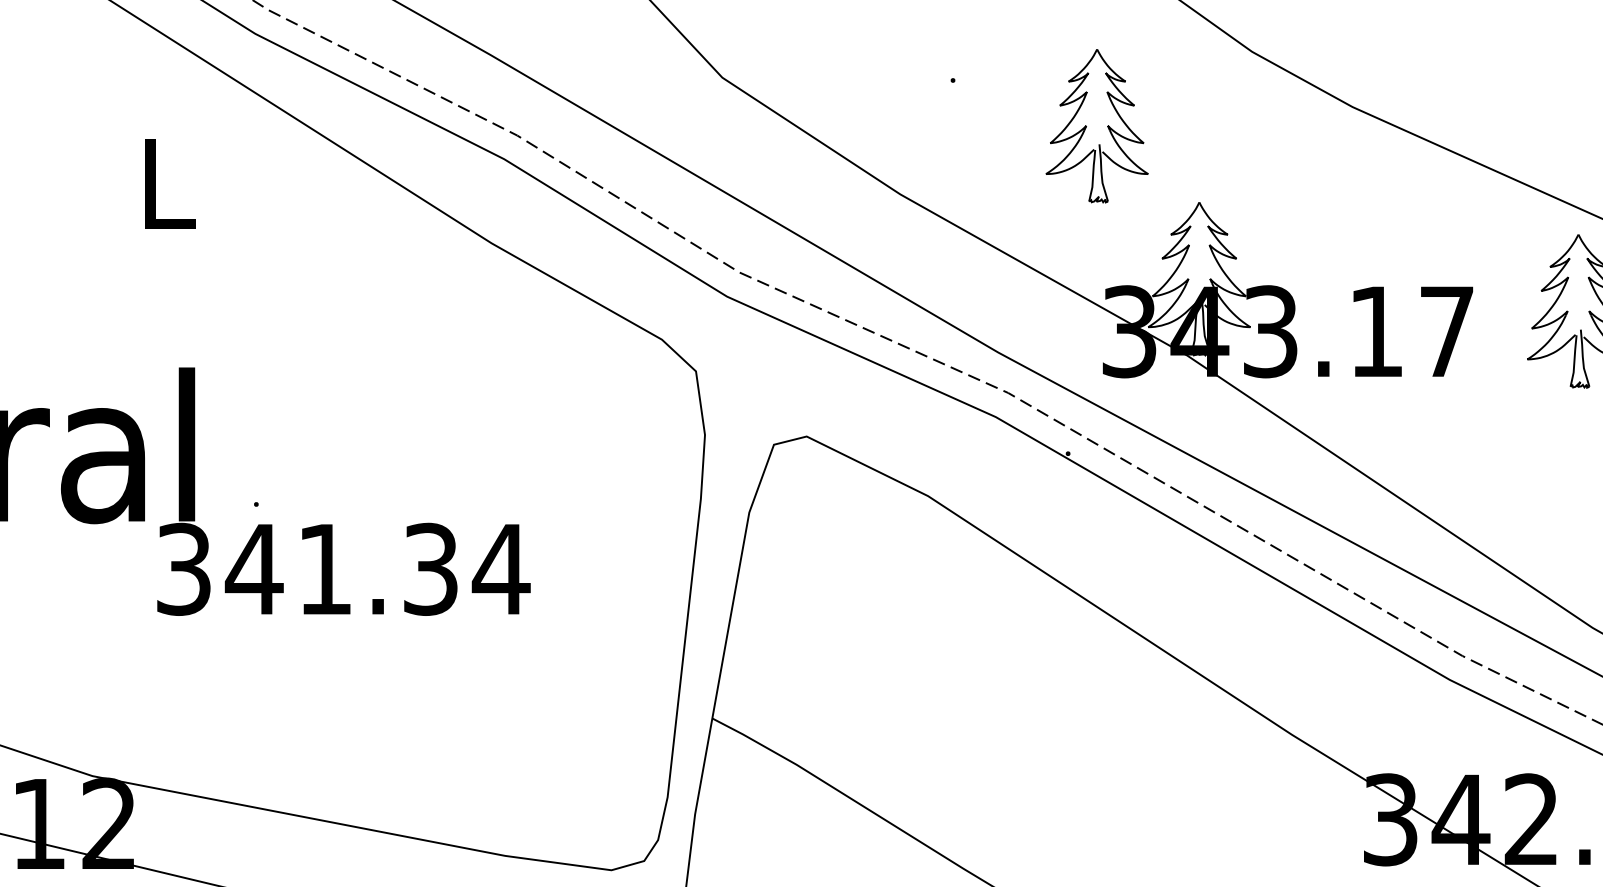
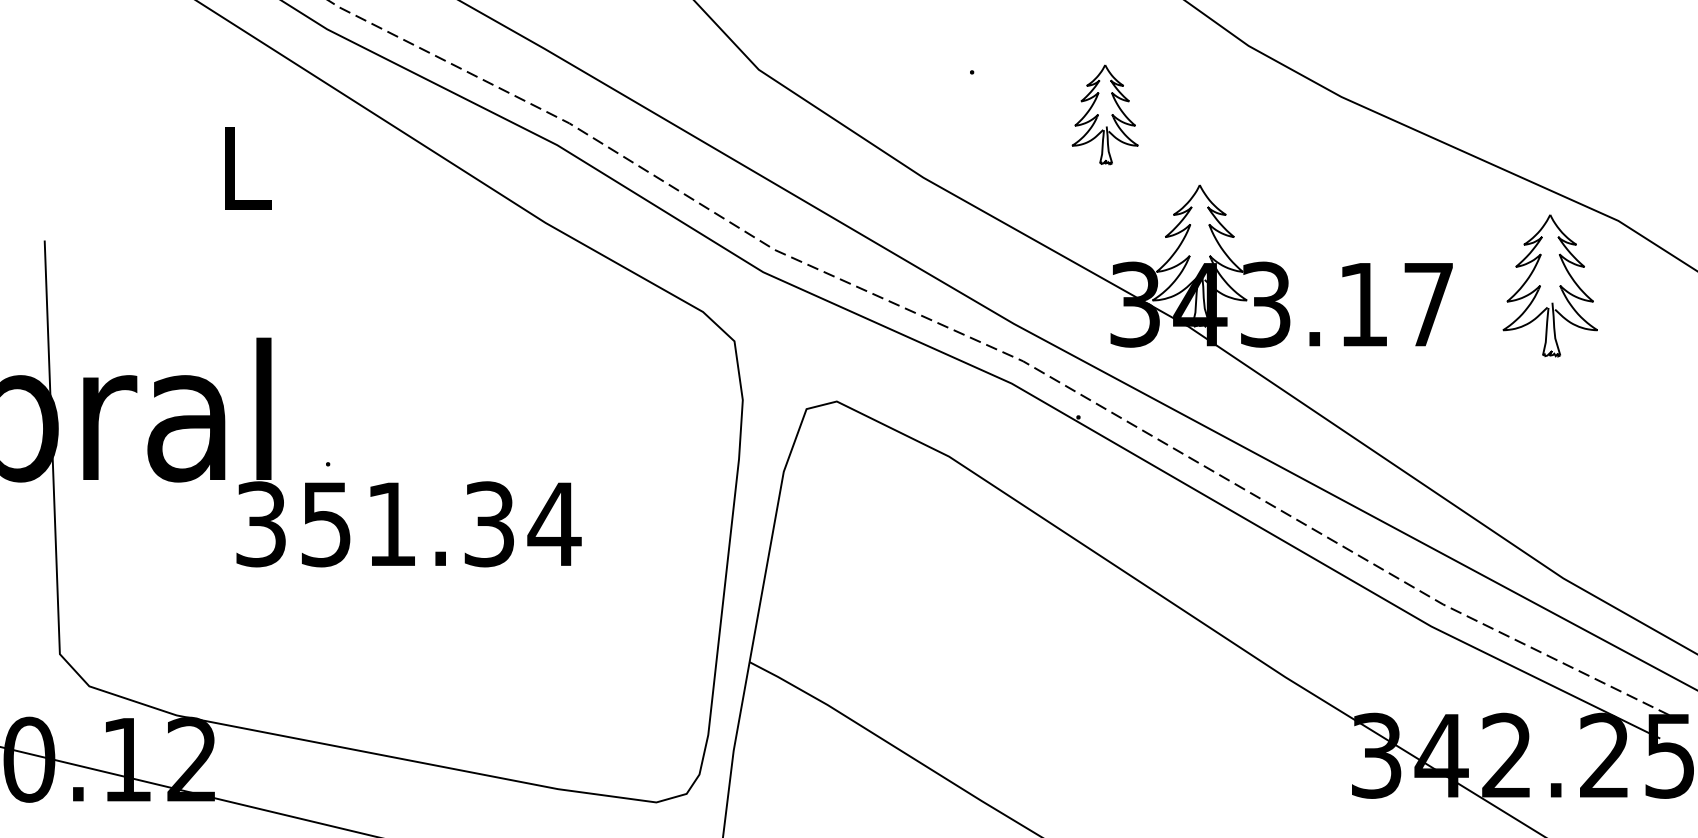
part: (1096, 126) -> (1104, 114), size x0.7
text: (254, 569) -> (326, 524), 341.34 -> 351.34

